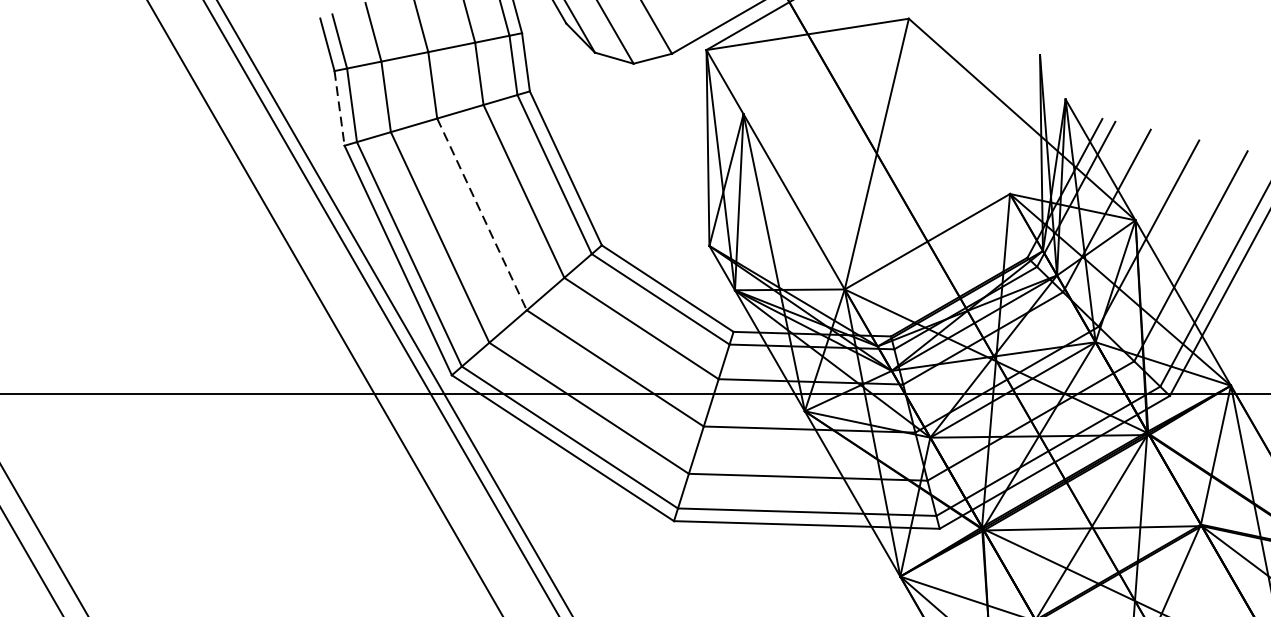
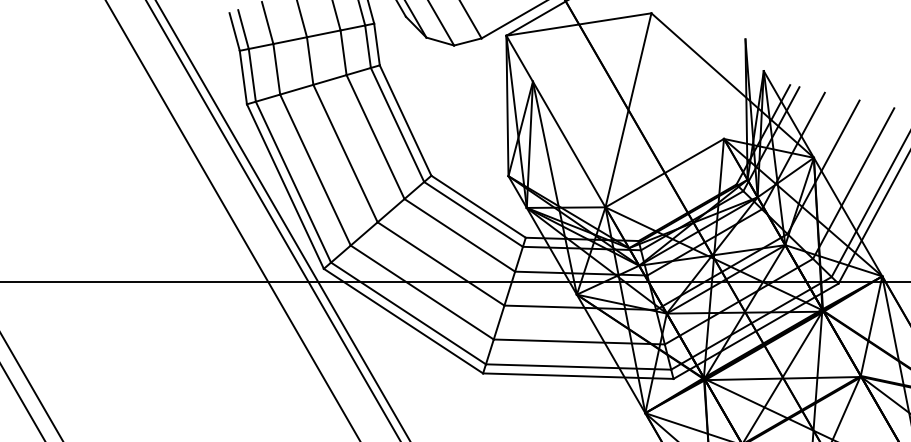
line: (339, 109) -> (243, 78), dashed -> solid
line: (482, 214) -> (345, 153), dashed -> solid

